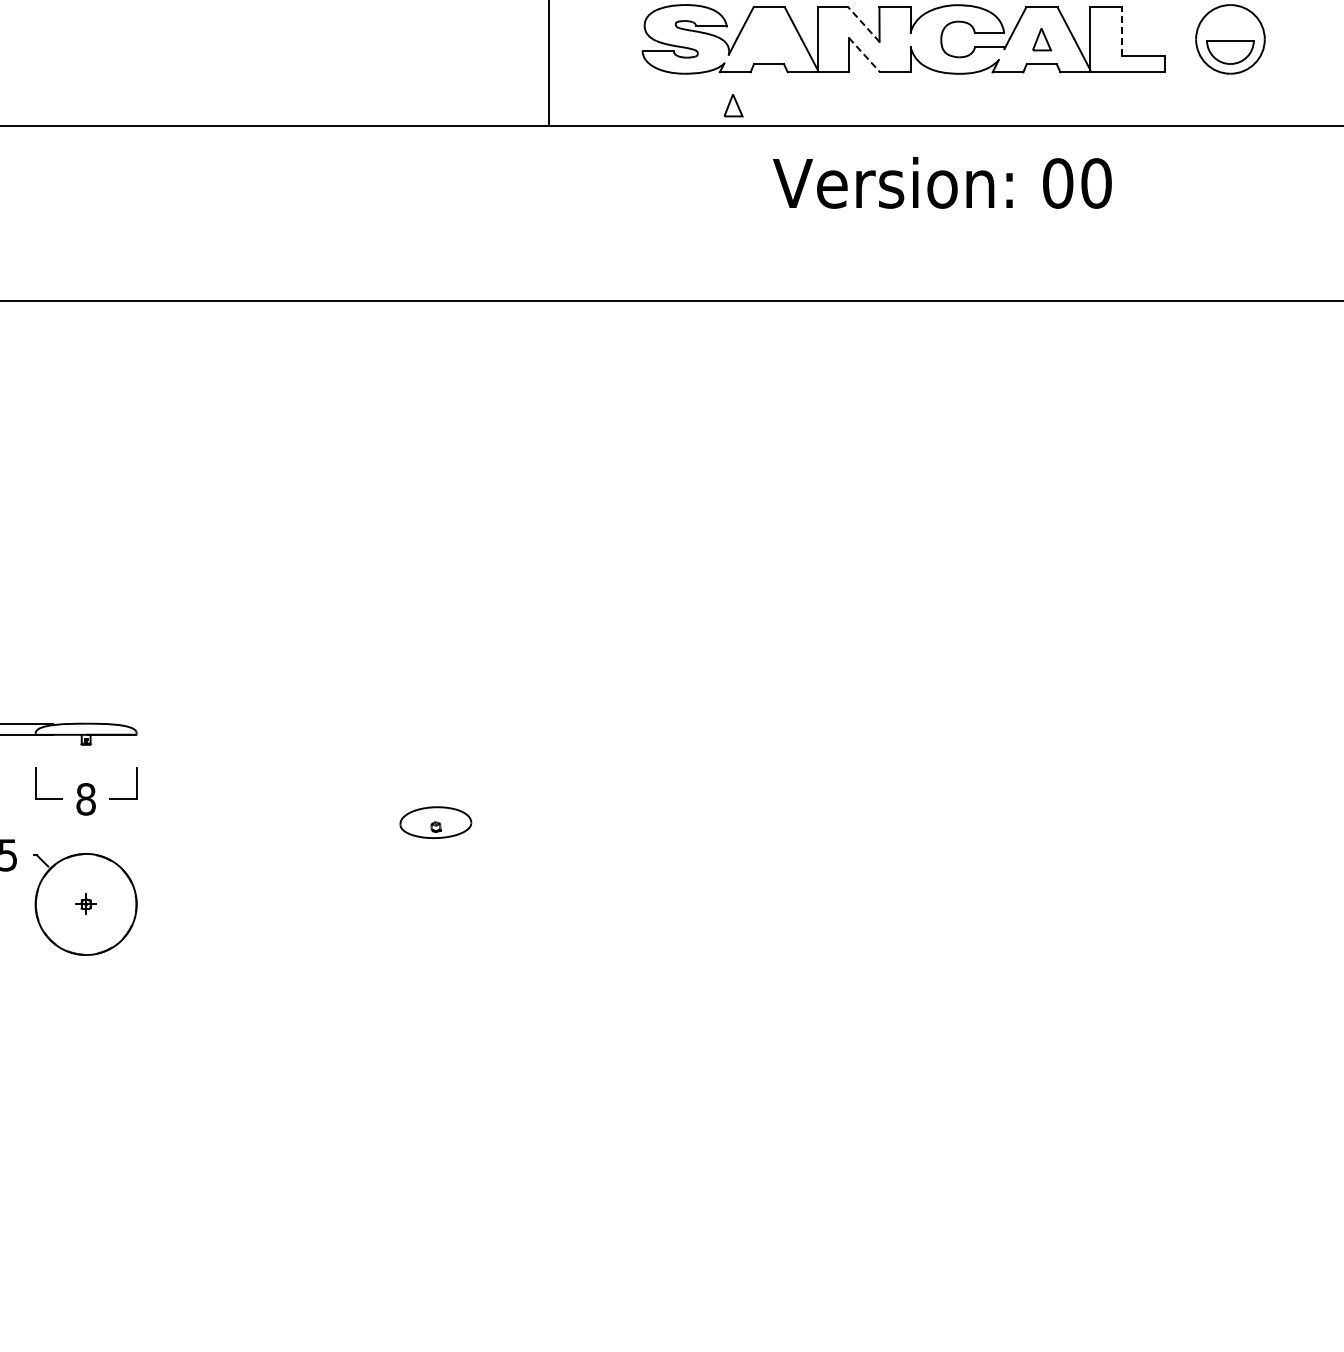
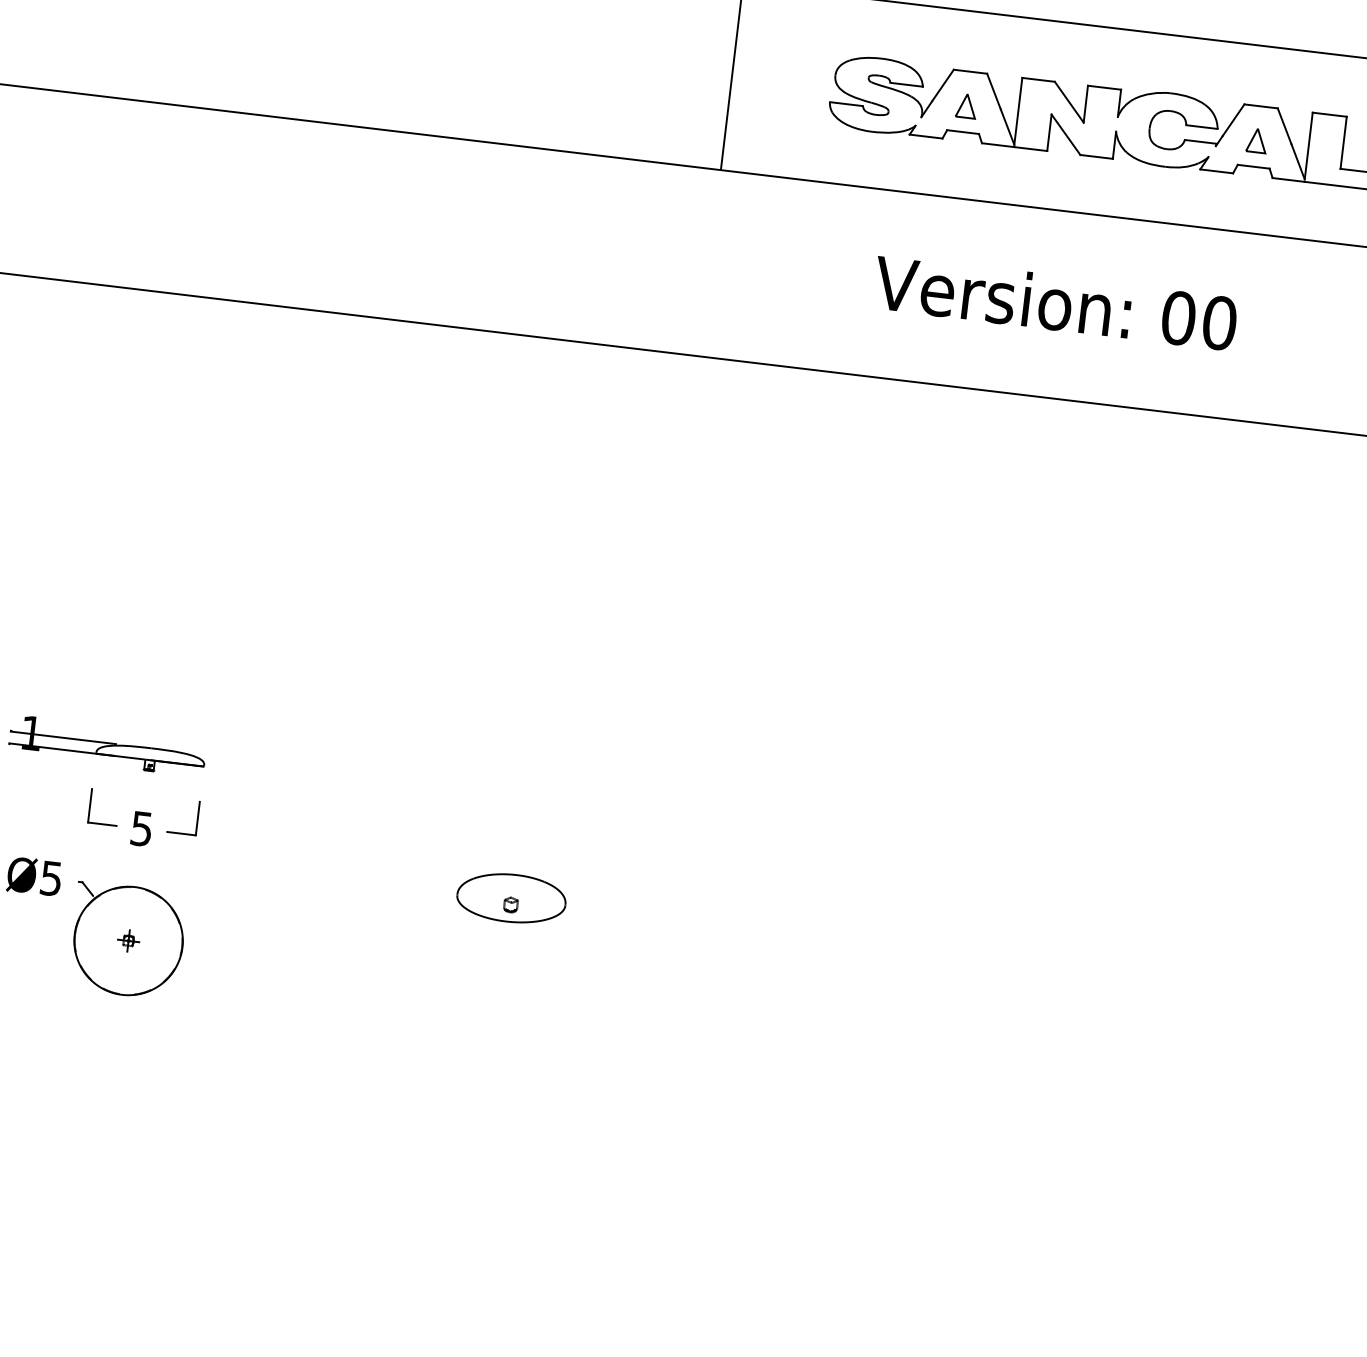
line: (863, 24) -> (1068, 101), dashed -> solid
line: (1122, 31) -> (1343, 142), dashed -> solid
line: (864, 55) -> (1065, 135), dashed -> solid
part: (733, 105) -> (966, 106), moved
text: (942, 182) -> (1055, 302), moved
text: (85, 799) -> (141, 829), 8 -> 5
part: (435, 822) -> (511, 897), size x1.43

